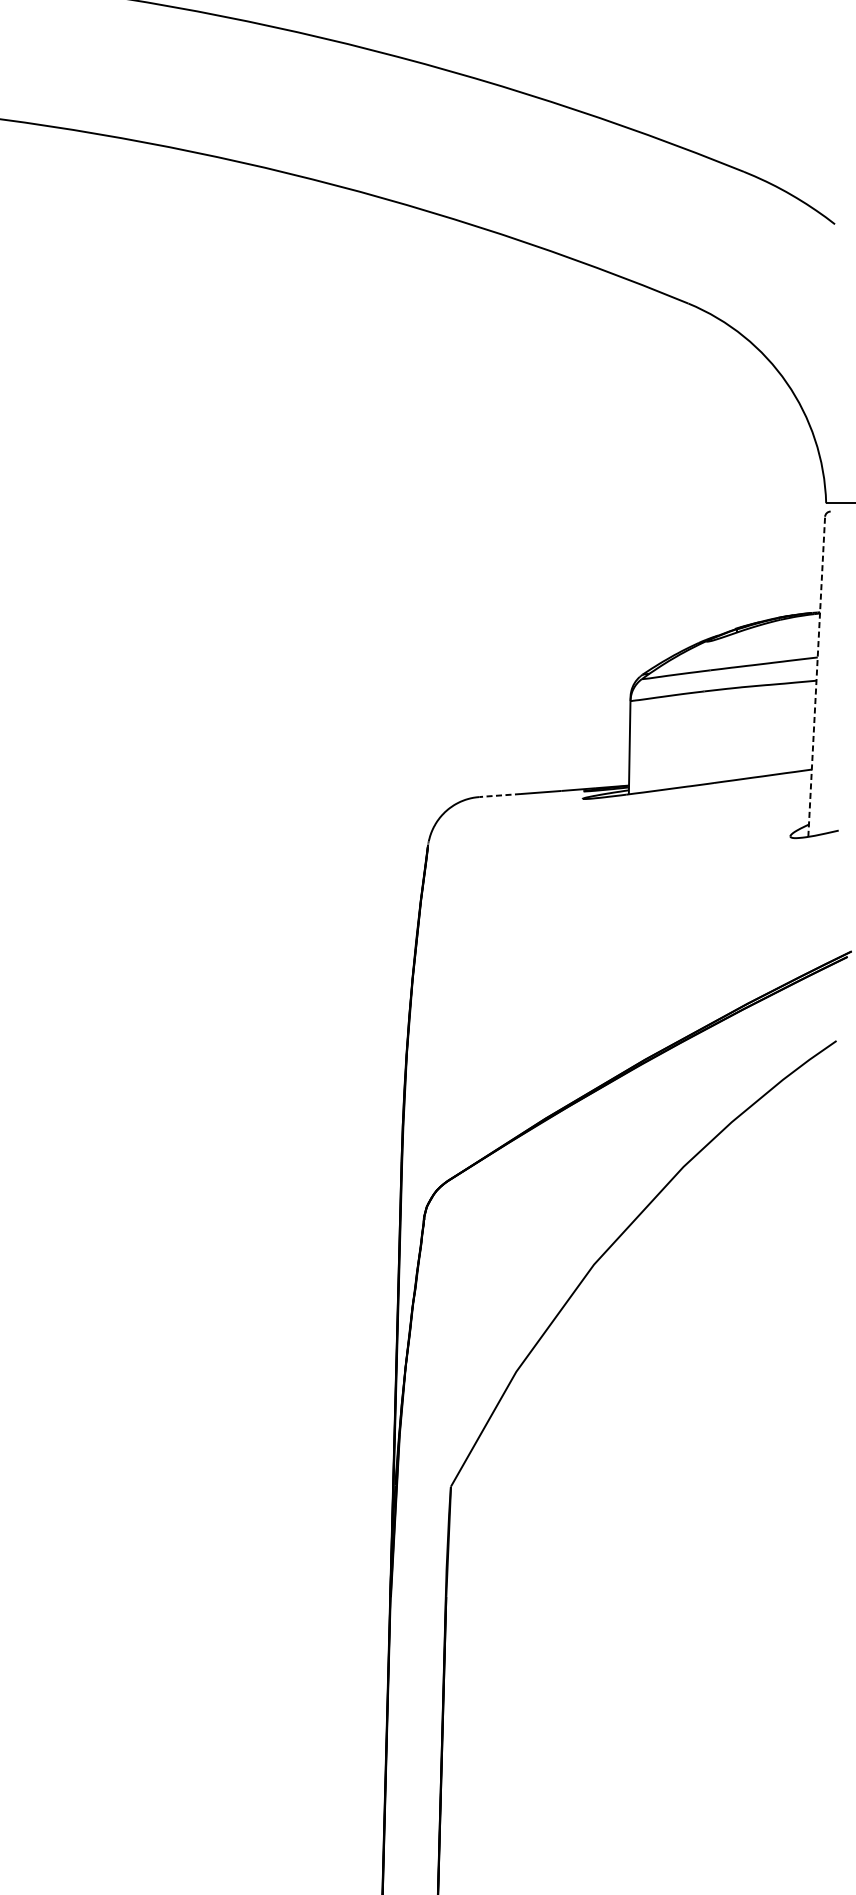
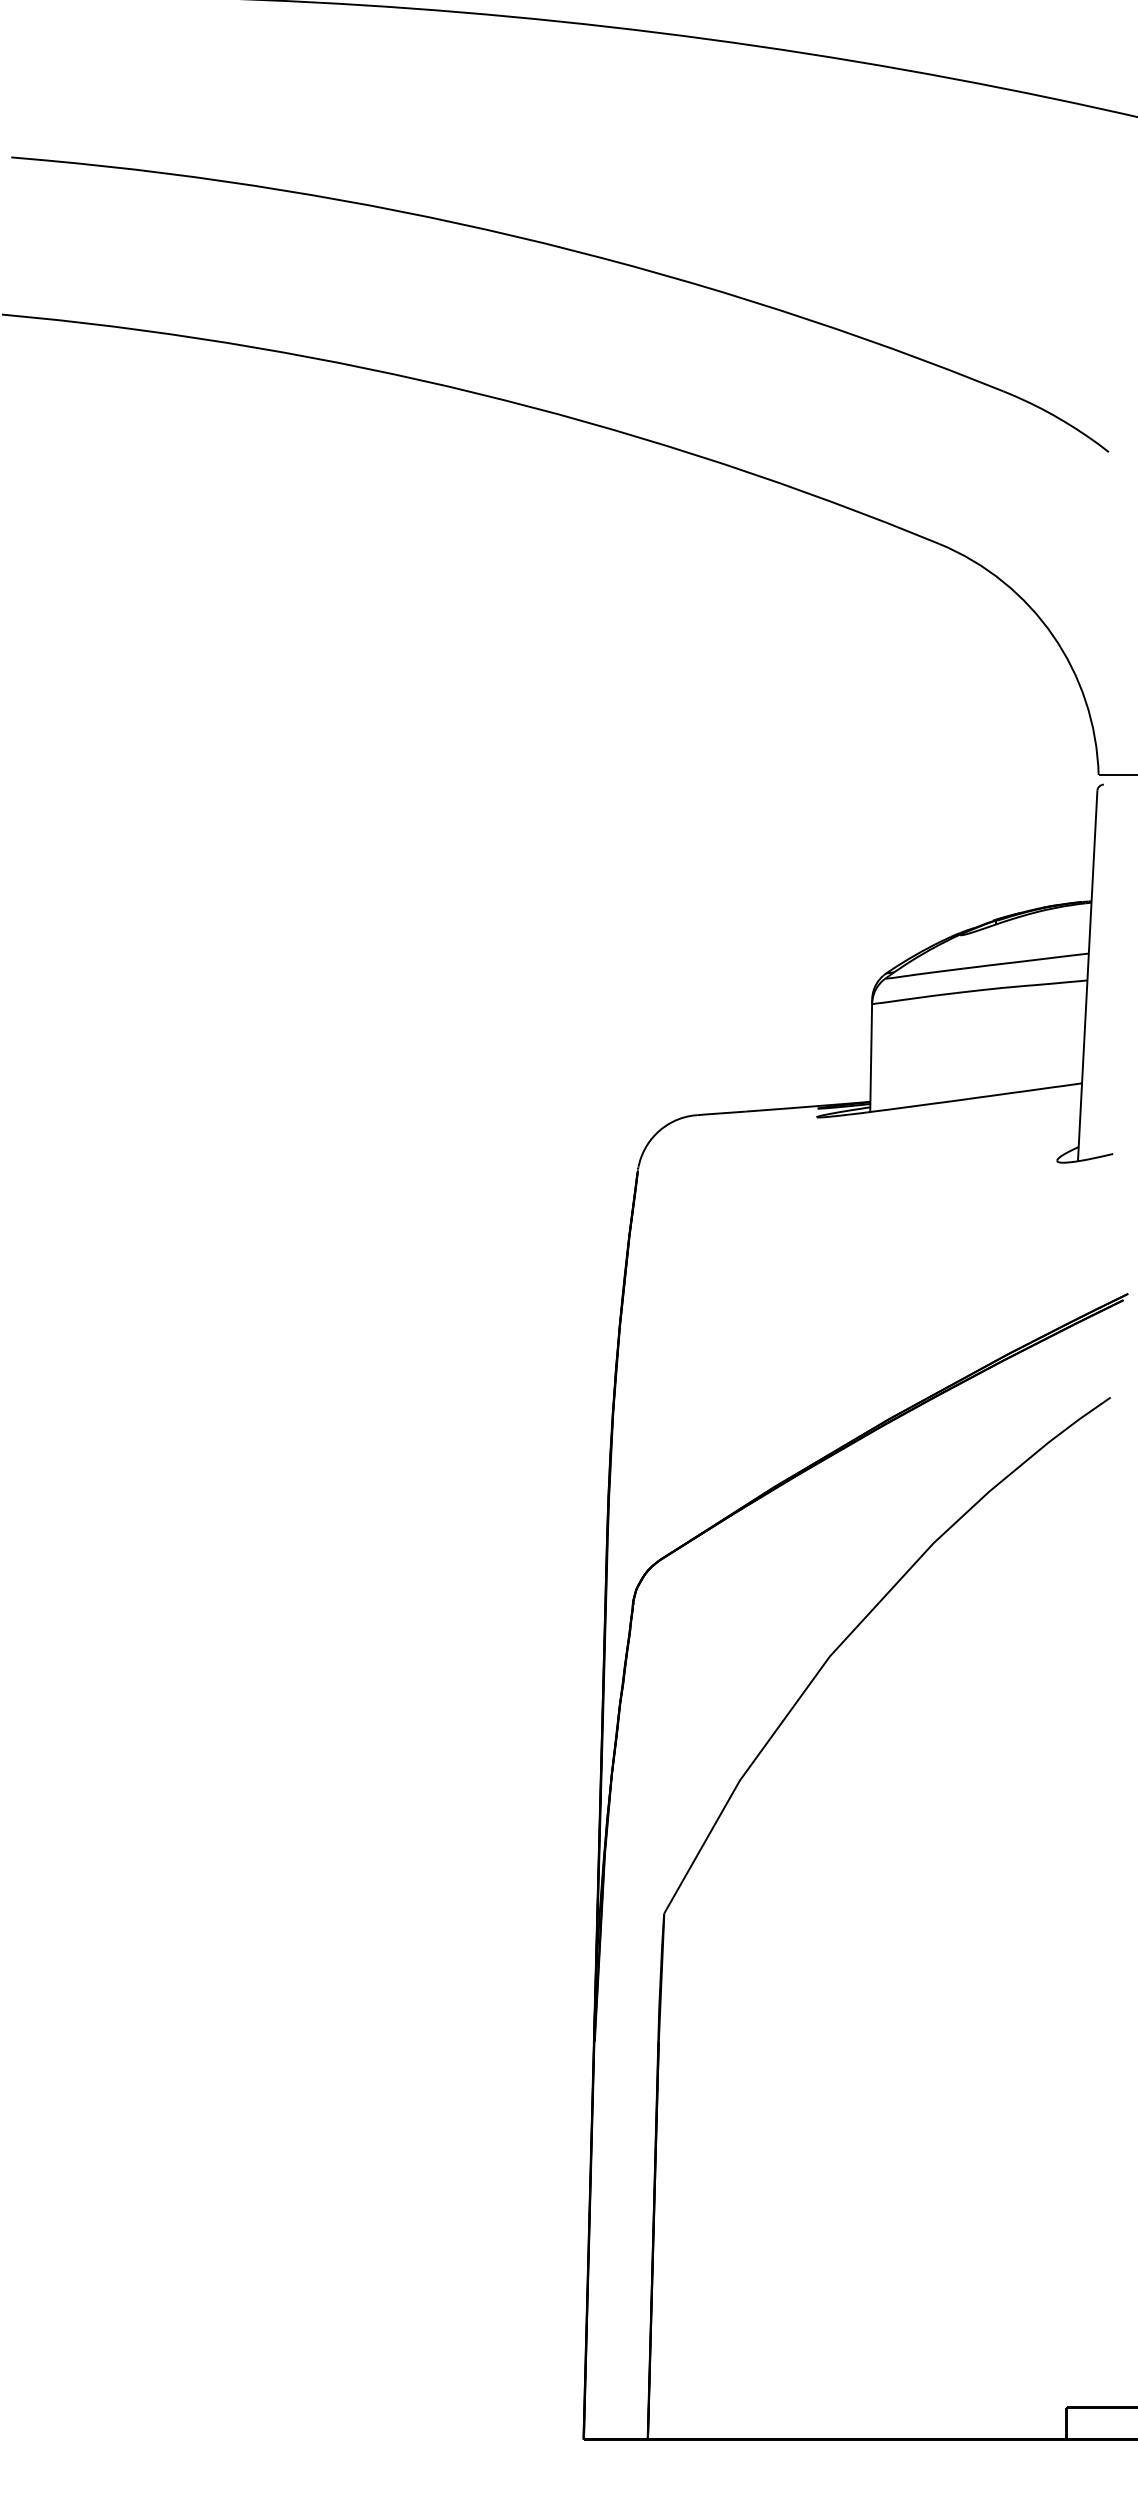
line: (816, 676) -> (1087, 975), dashed -> solid
line: (499, 795) -> (720, 1113), dashed -> solid

